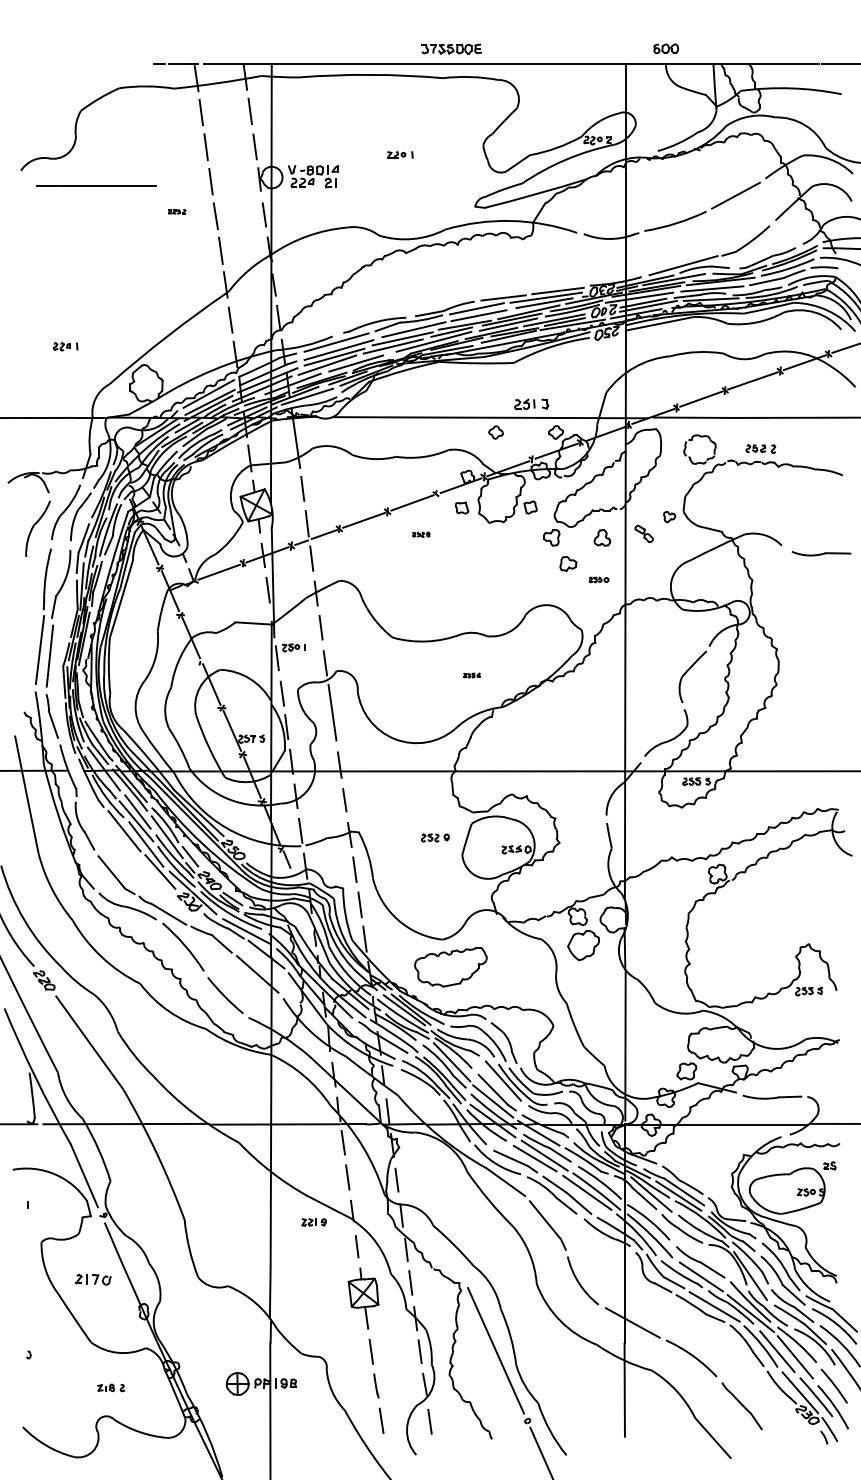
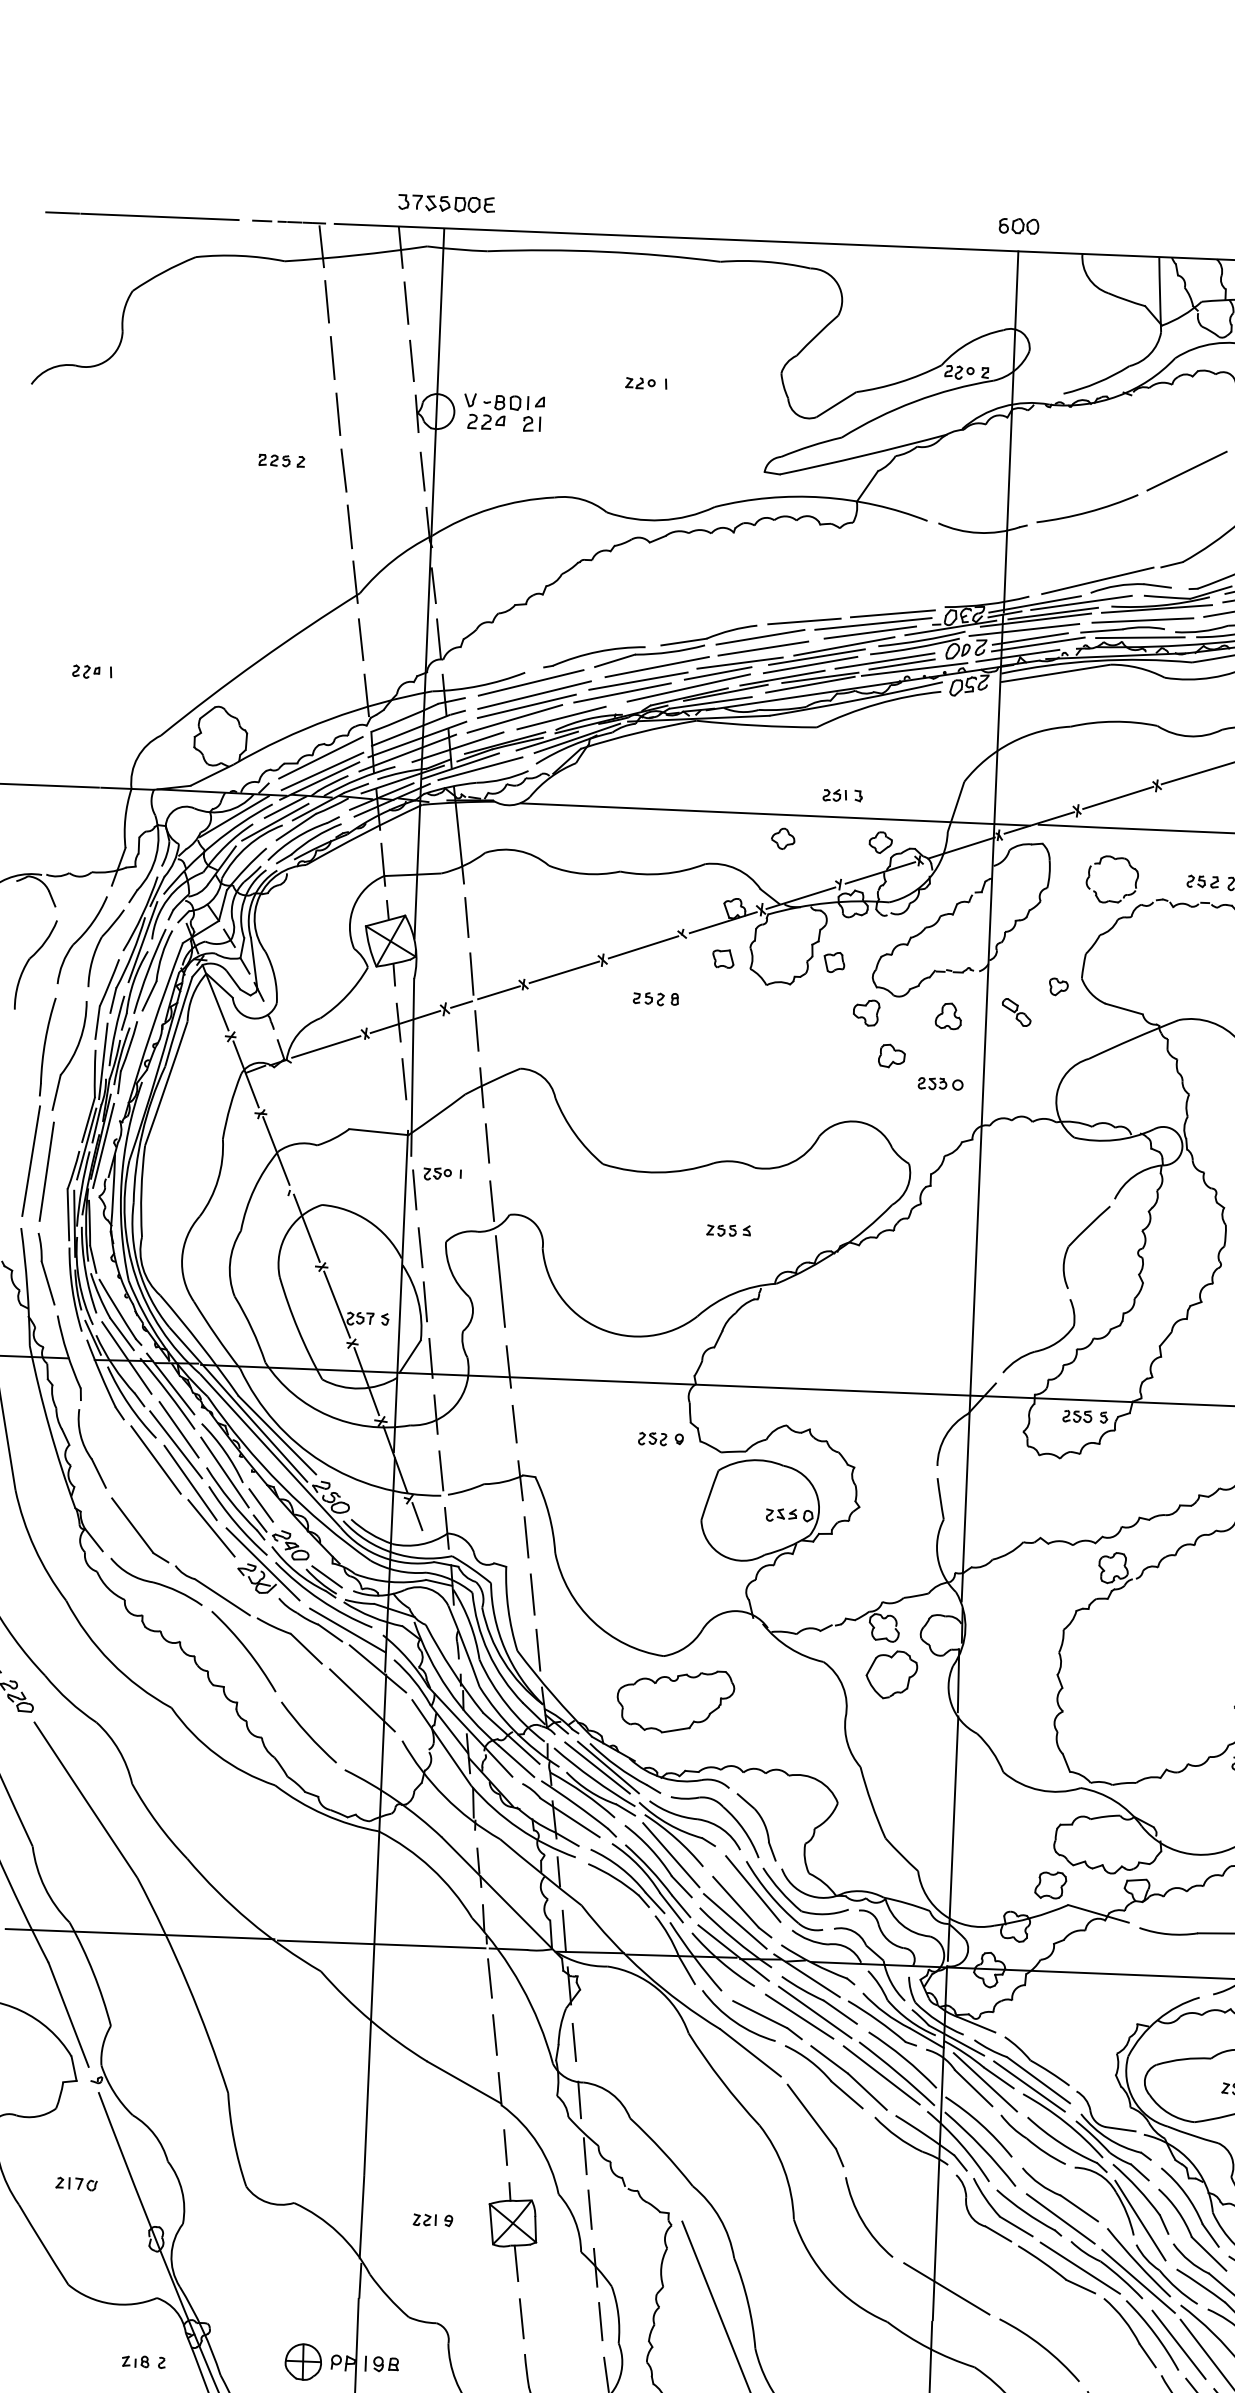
part: (451, 48) -> (446, 202), moved
part: (665, 48) -> (1017, 225), moved
line: (96, 185) -> (142, 214), moved
part: (176, 211) -> (280, 460), size x1.67
part: (531, 404) -> (842, 795), size x0.71
part: (420, 534) -> (654, 998), size x1.67
part: (598, 579) -> (939, 1083), size x1.43
part: (471, 675) -> (727, 1230), size x1.67
part: (435, 837) -> (661, 1438), moved
part: (313, 1222) -> (431, 2220), moved
part: (93, 1279) -> (76, 2183), size x0.71
part: (111, 1387) -> (144, 2361), moved

